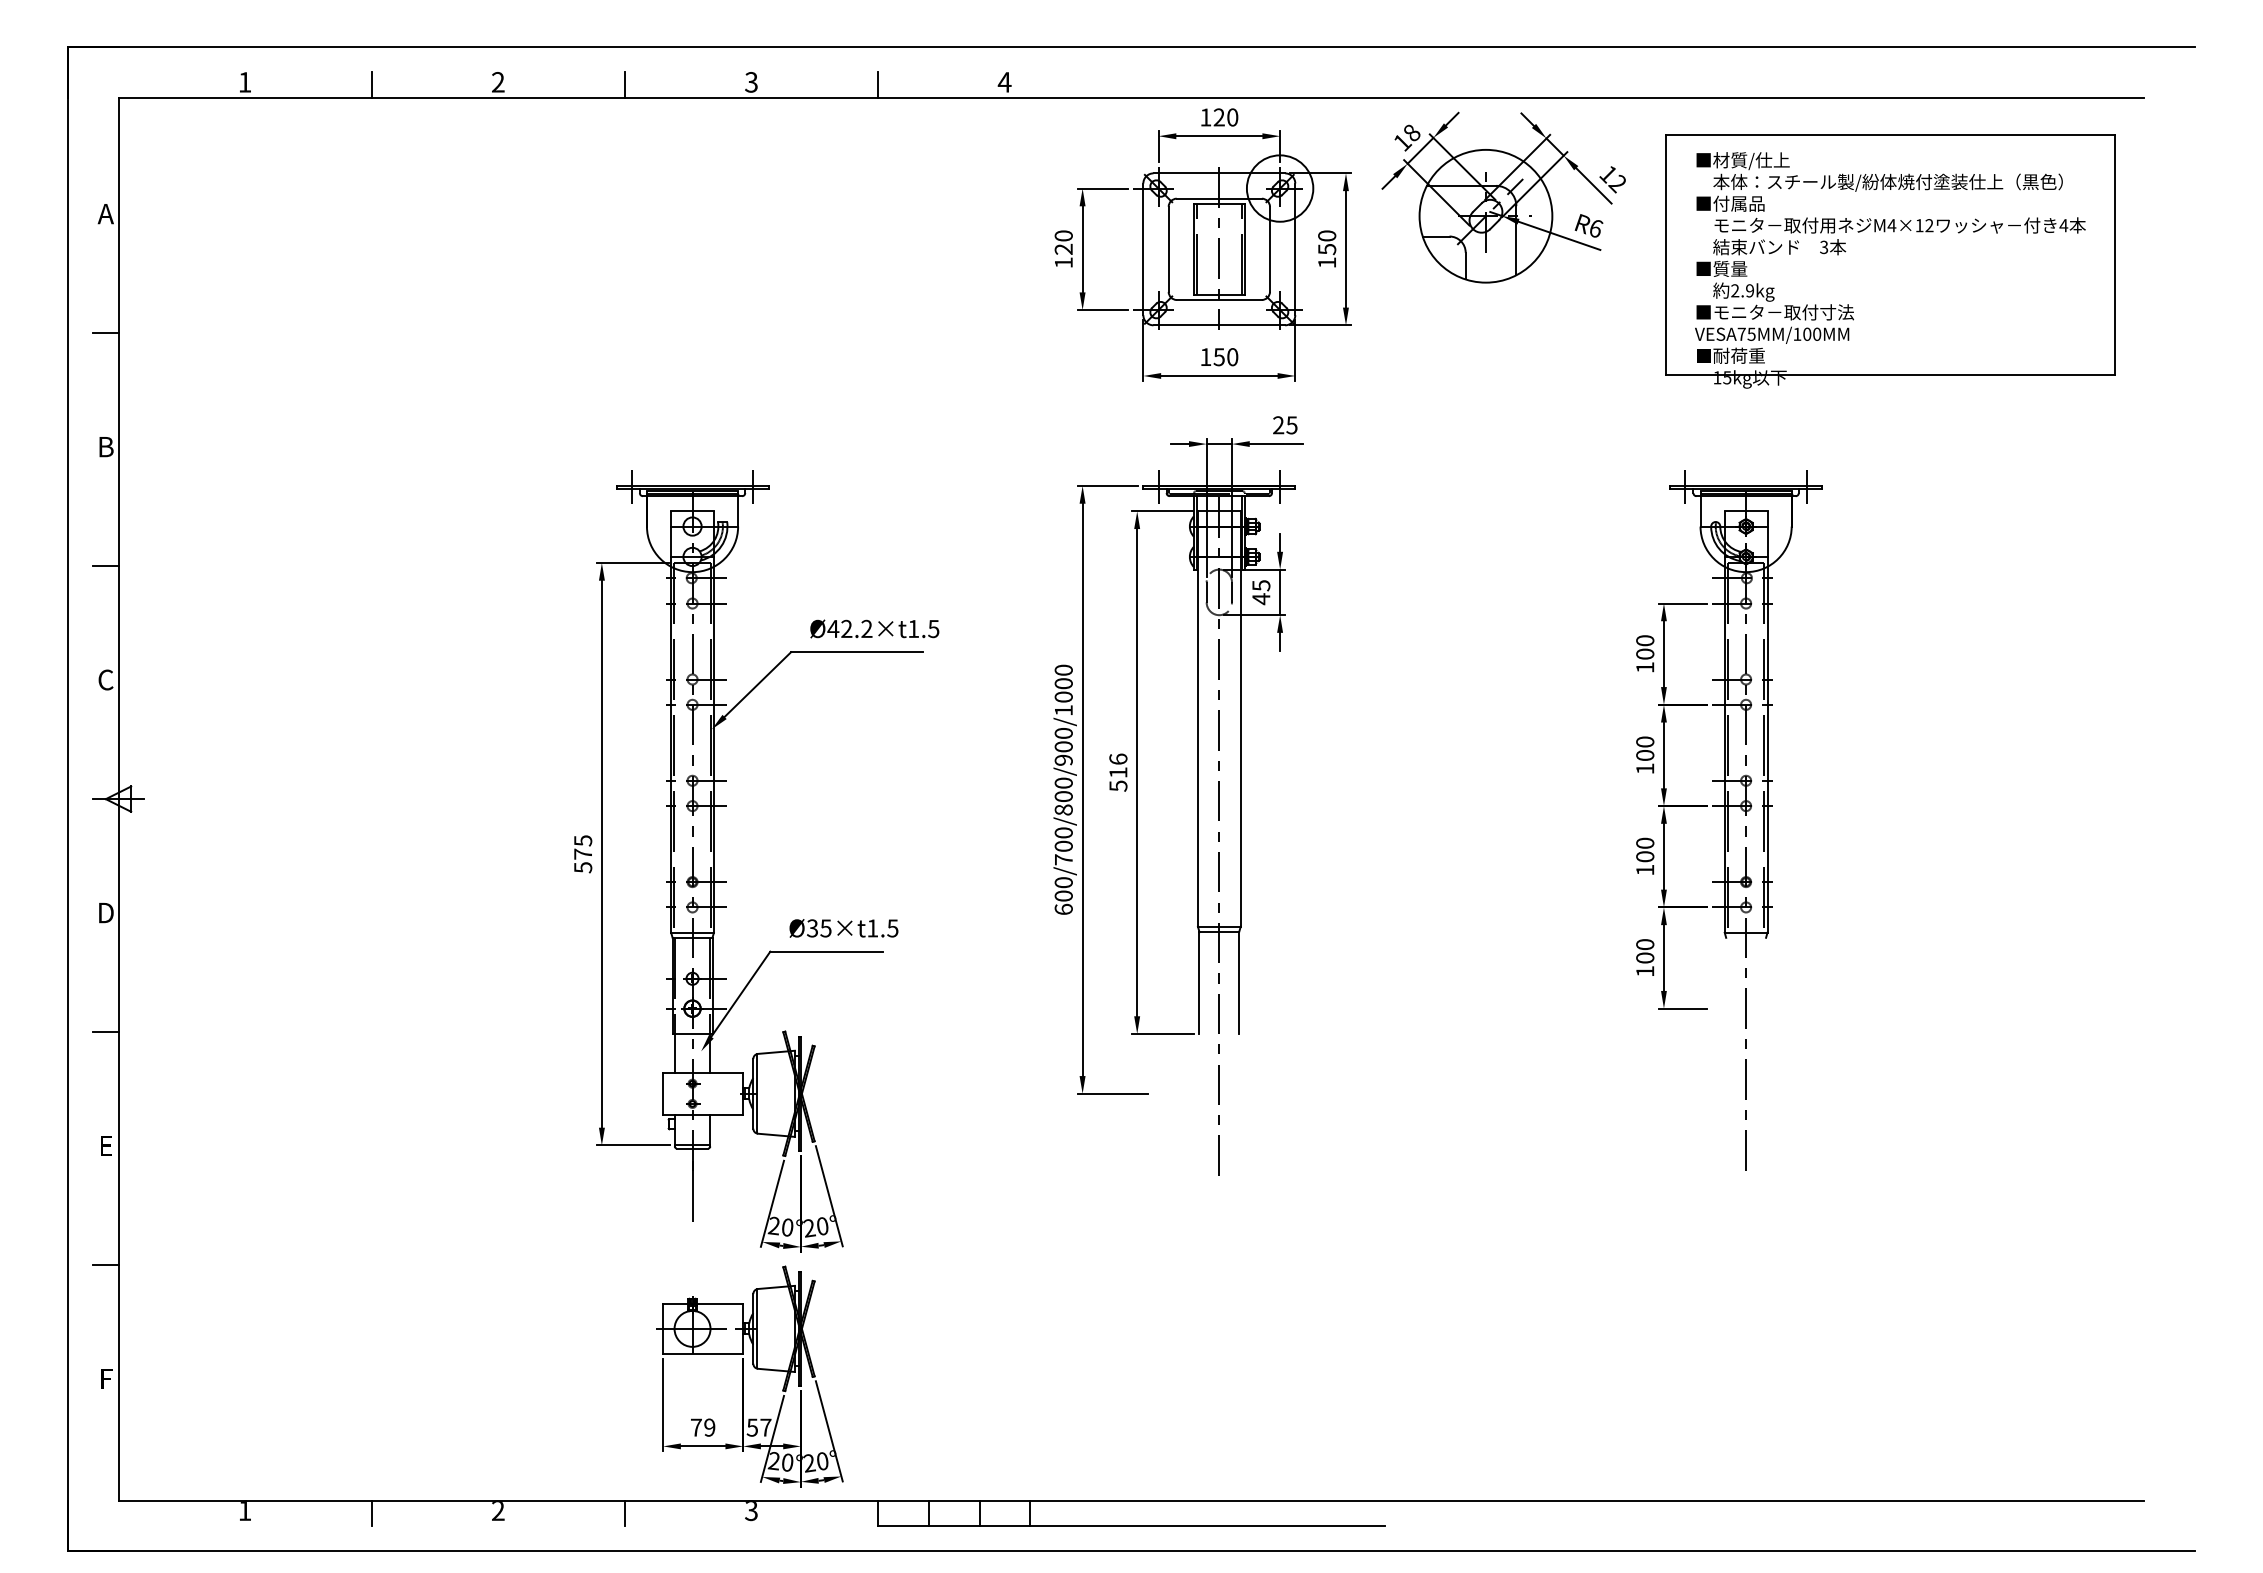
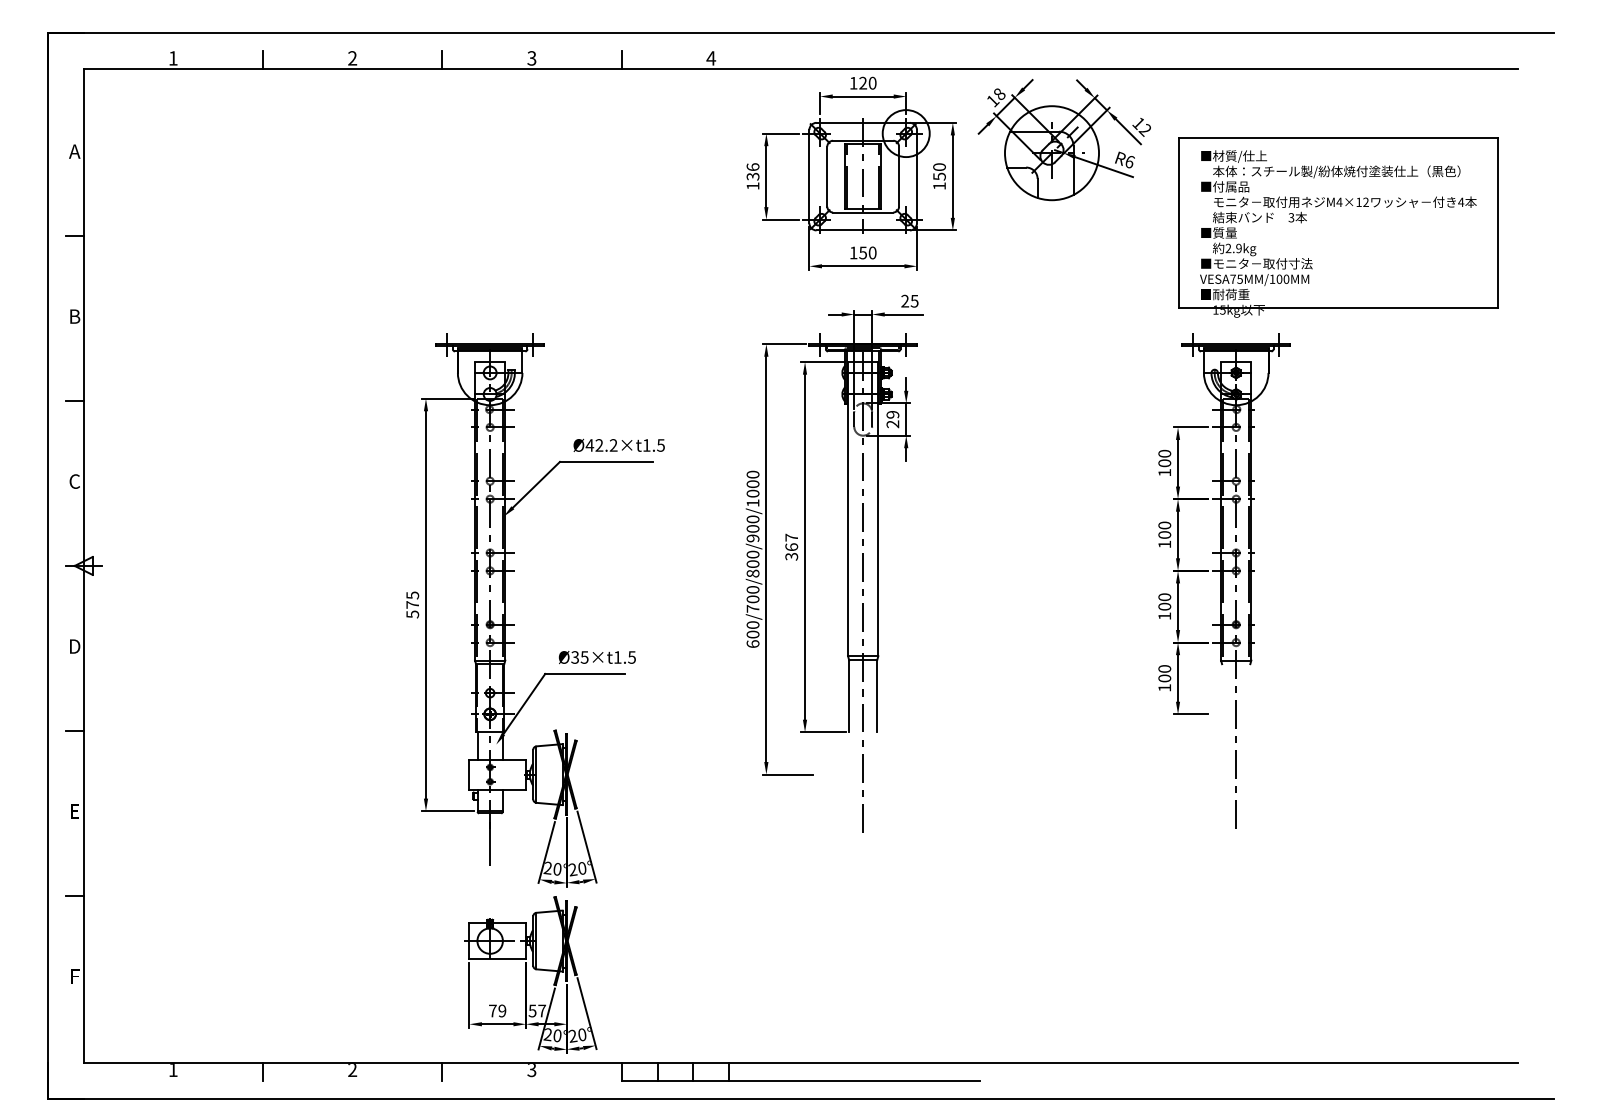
text: (1063, 242) -> (752, 171), 120 -> 136
part: (1890, 261) -> (1338, 227), moved
text: (1261, 592) -> (893, 419), 45 -> 29
text: (1118, 772) -> (791, 547), 516 -> 367

